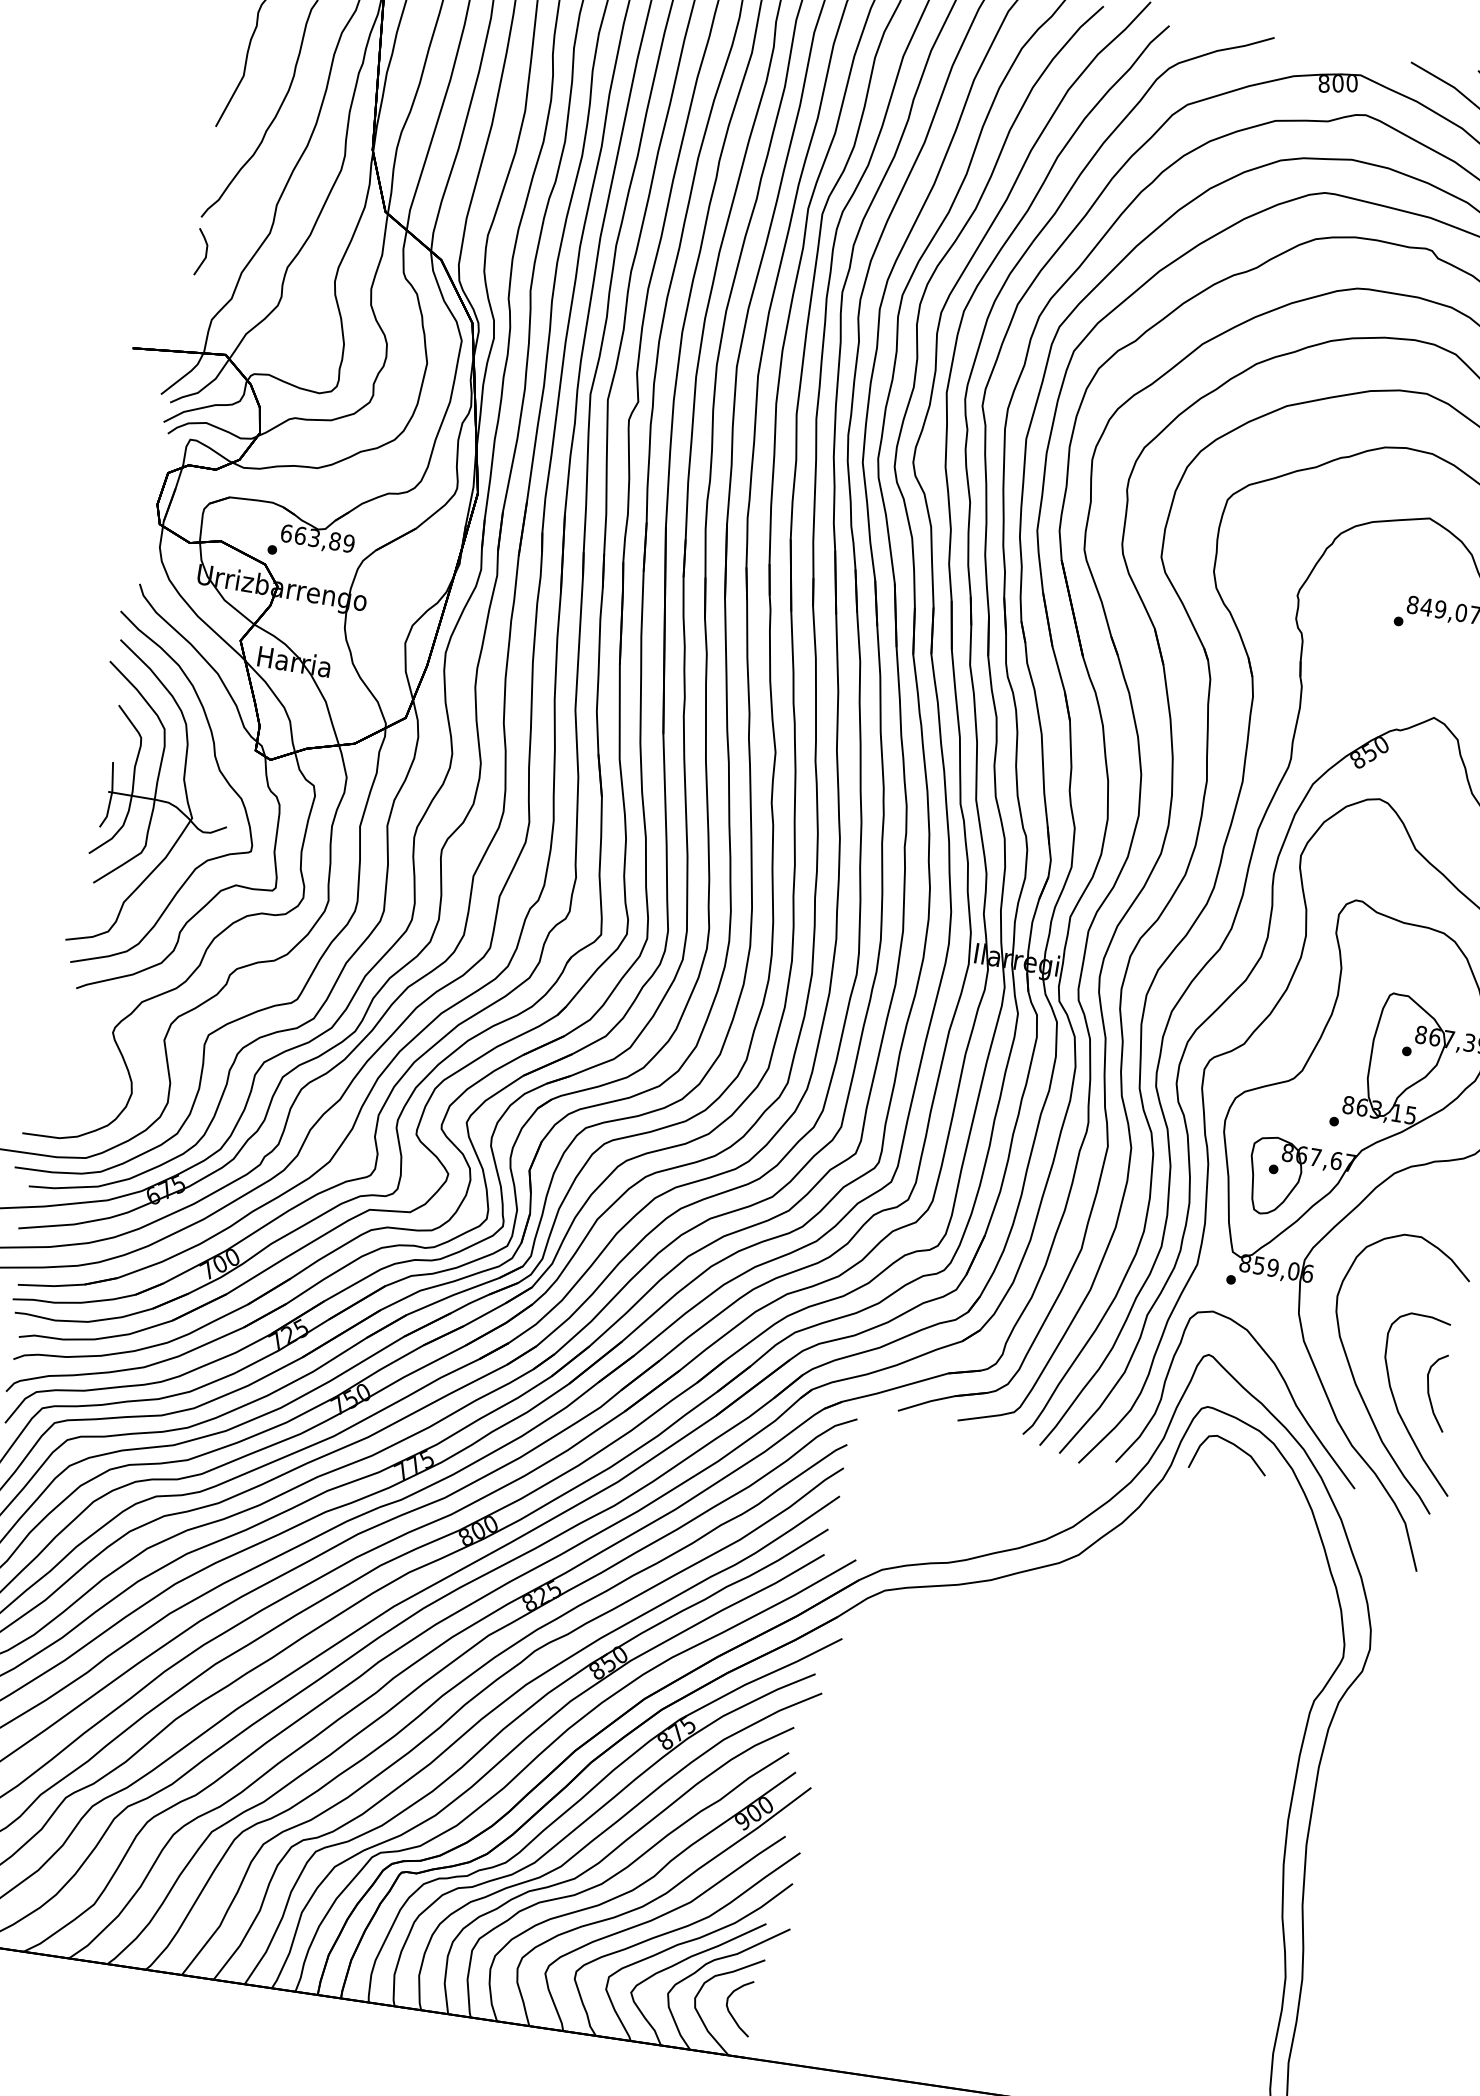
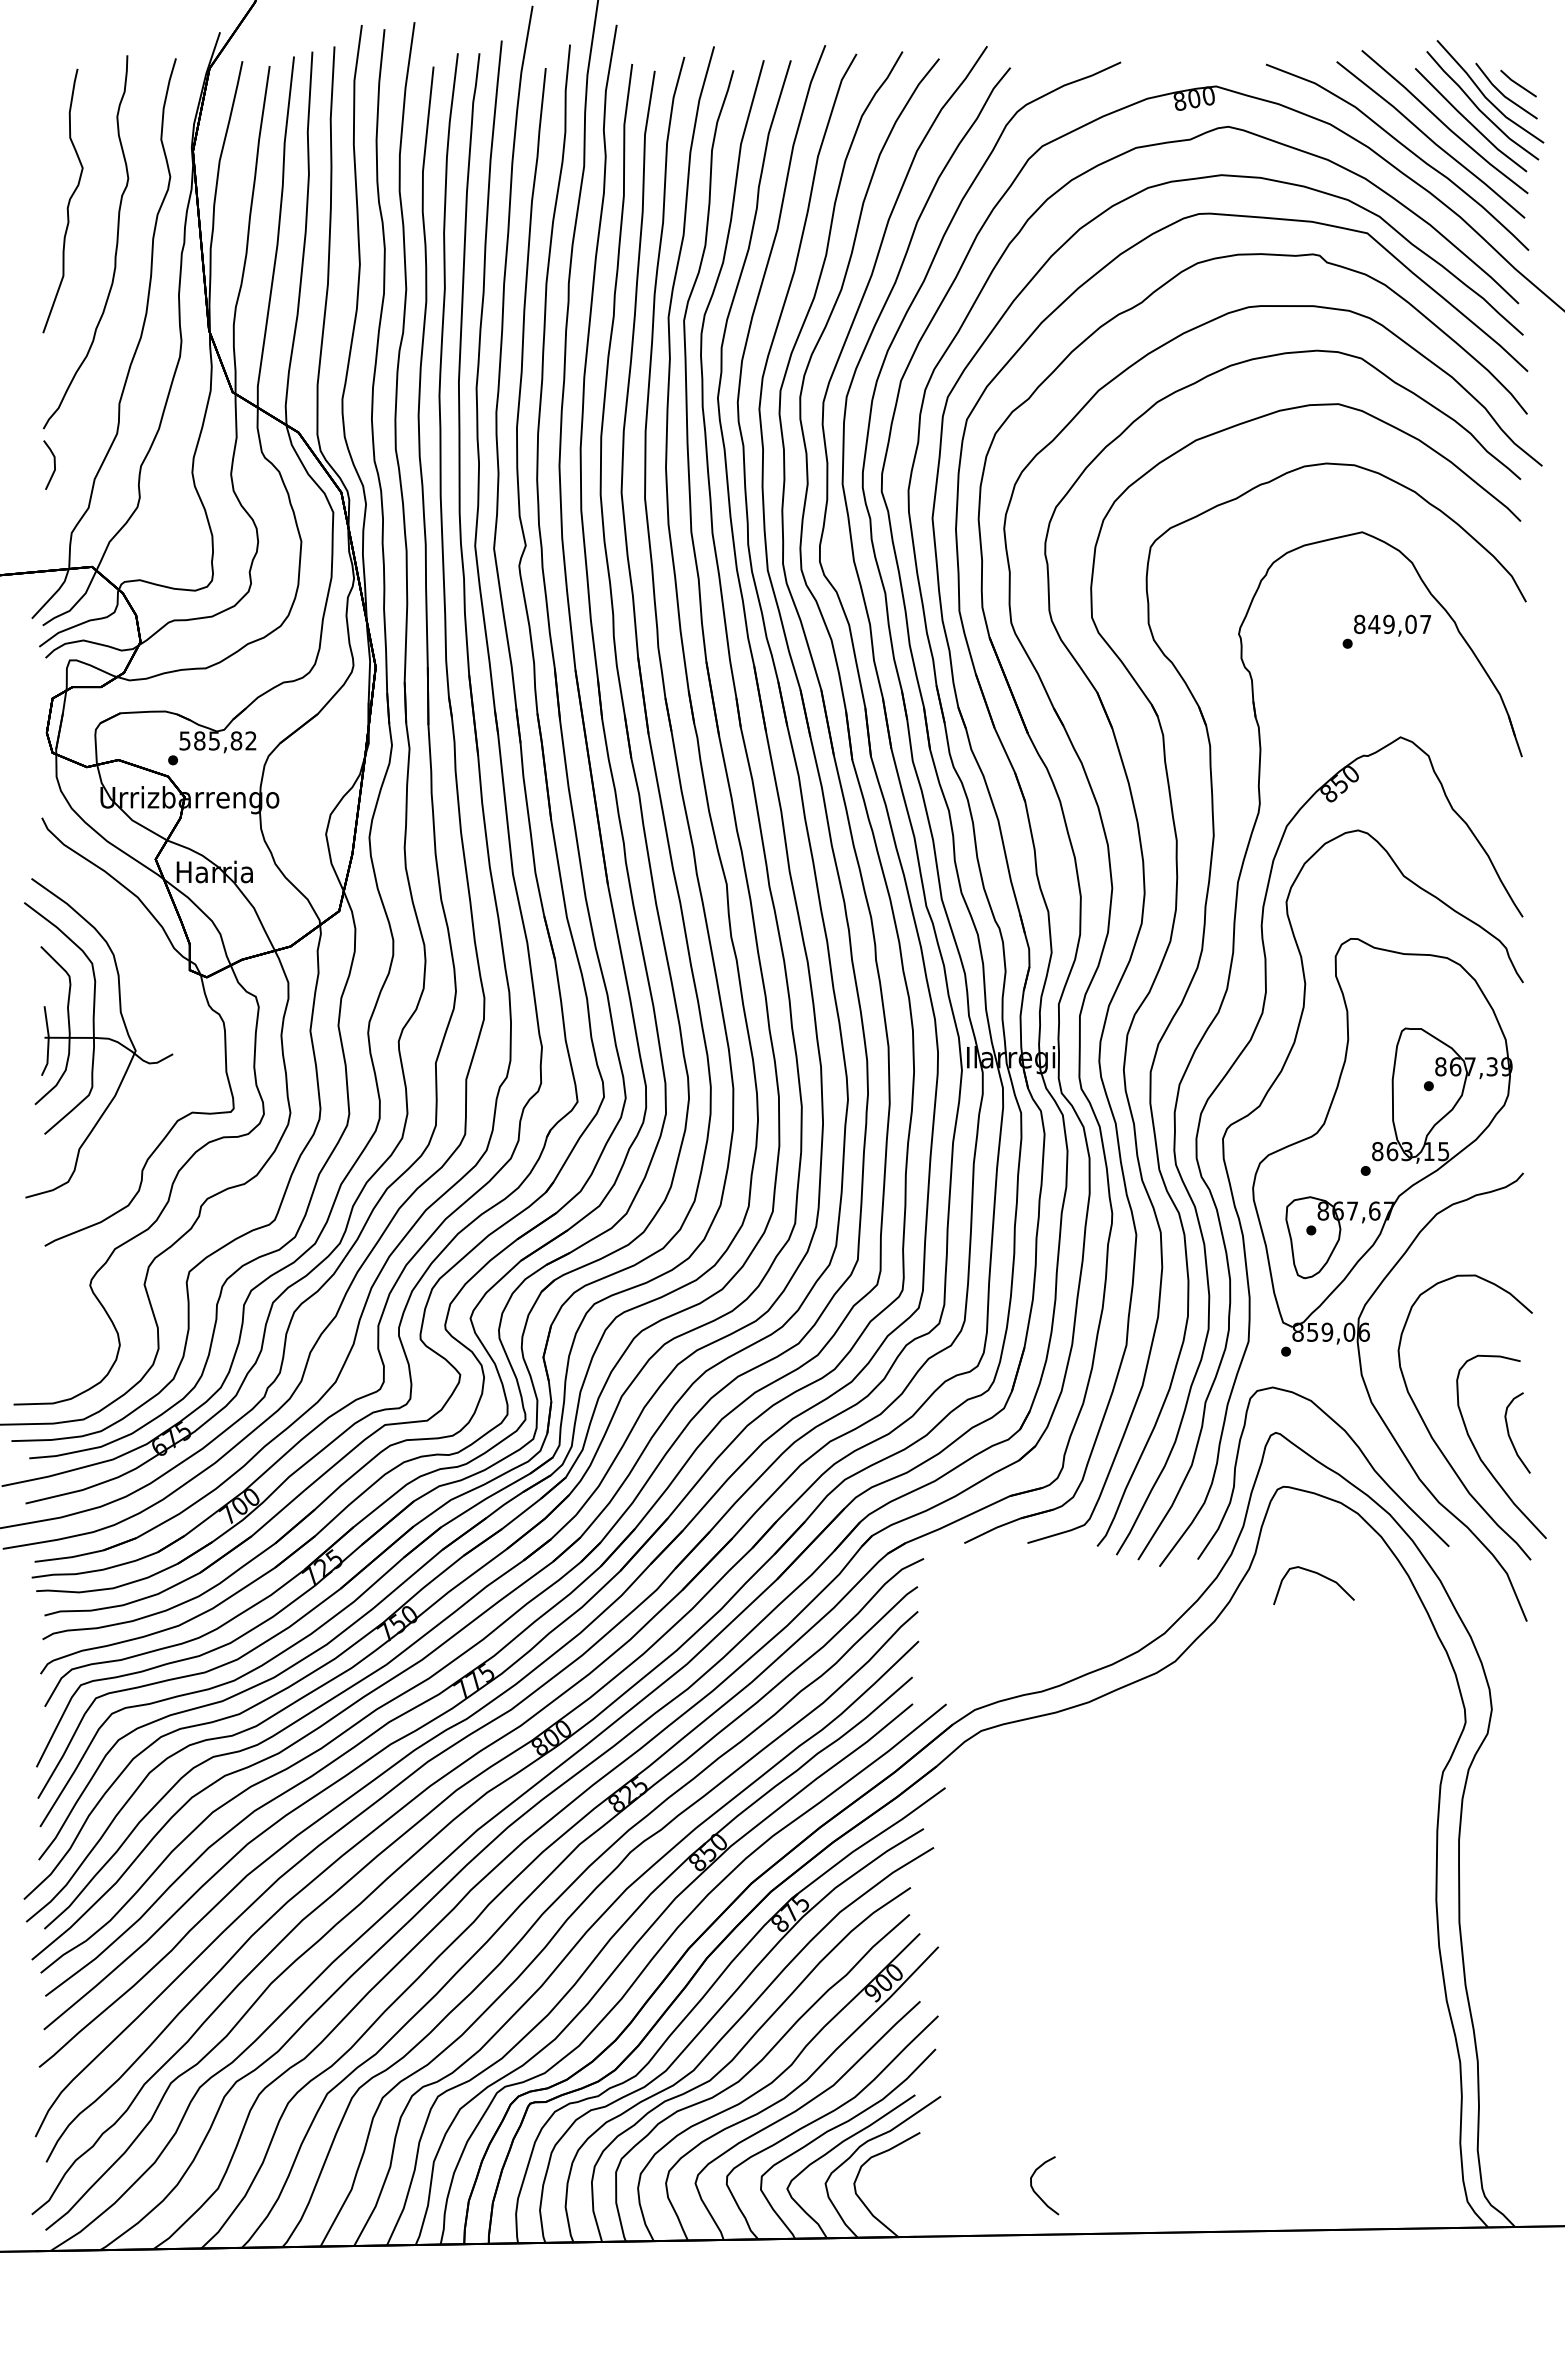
text: (317, 538) -> (217, 740), 663,89 -> 585,82
part: (218, 769) -> (154, 996), removed
curve: (1236, 1447) -> (1319, 1575), moved
curve: (730, 2012) -> (1036, 2192), moved

